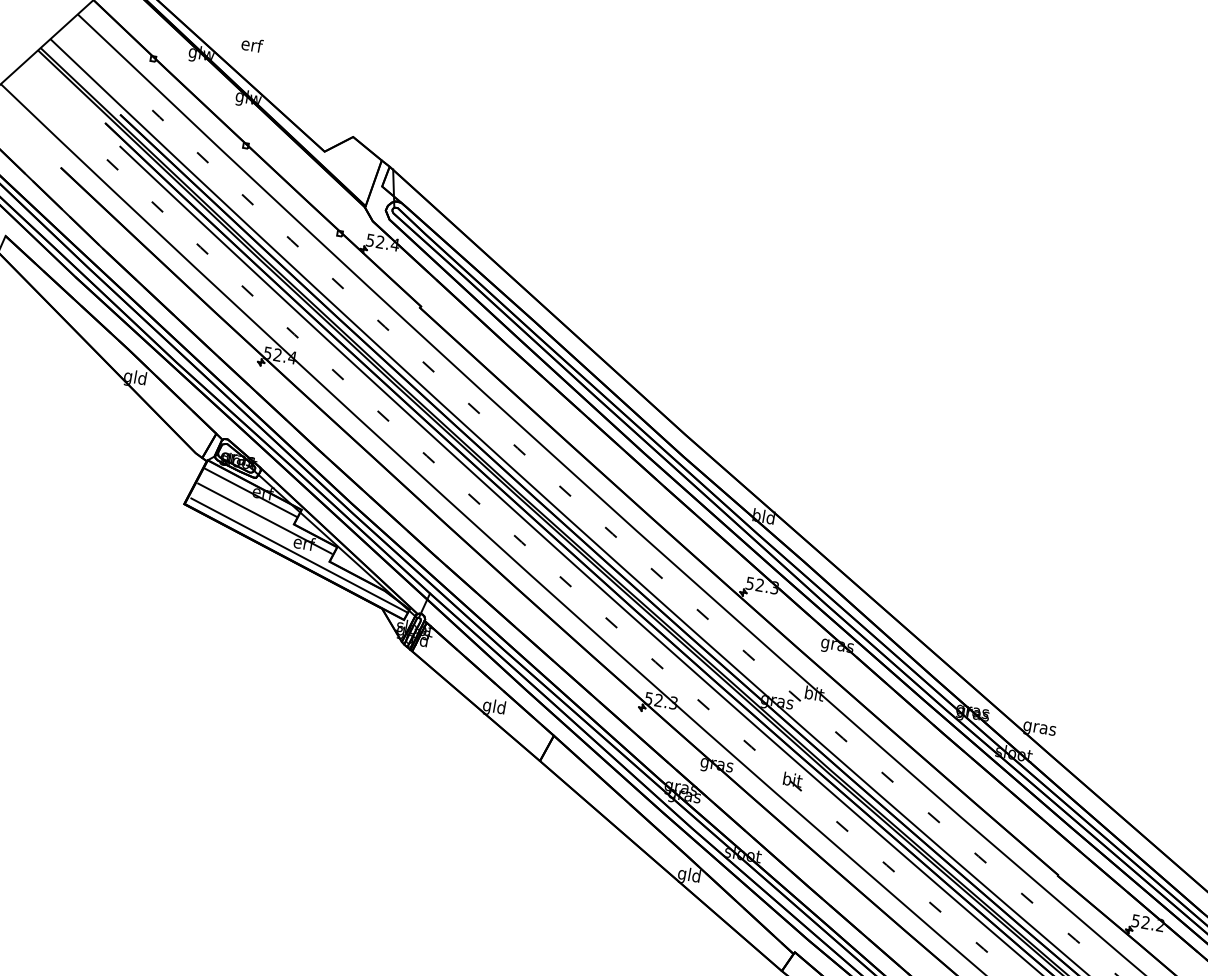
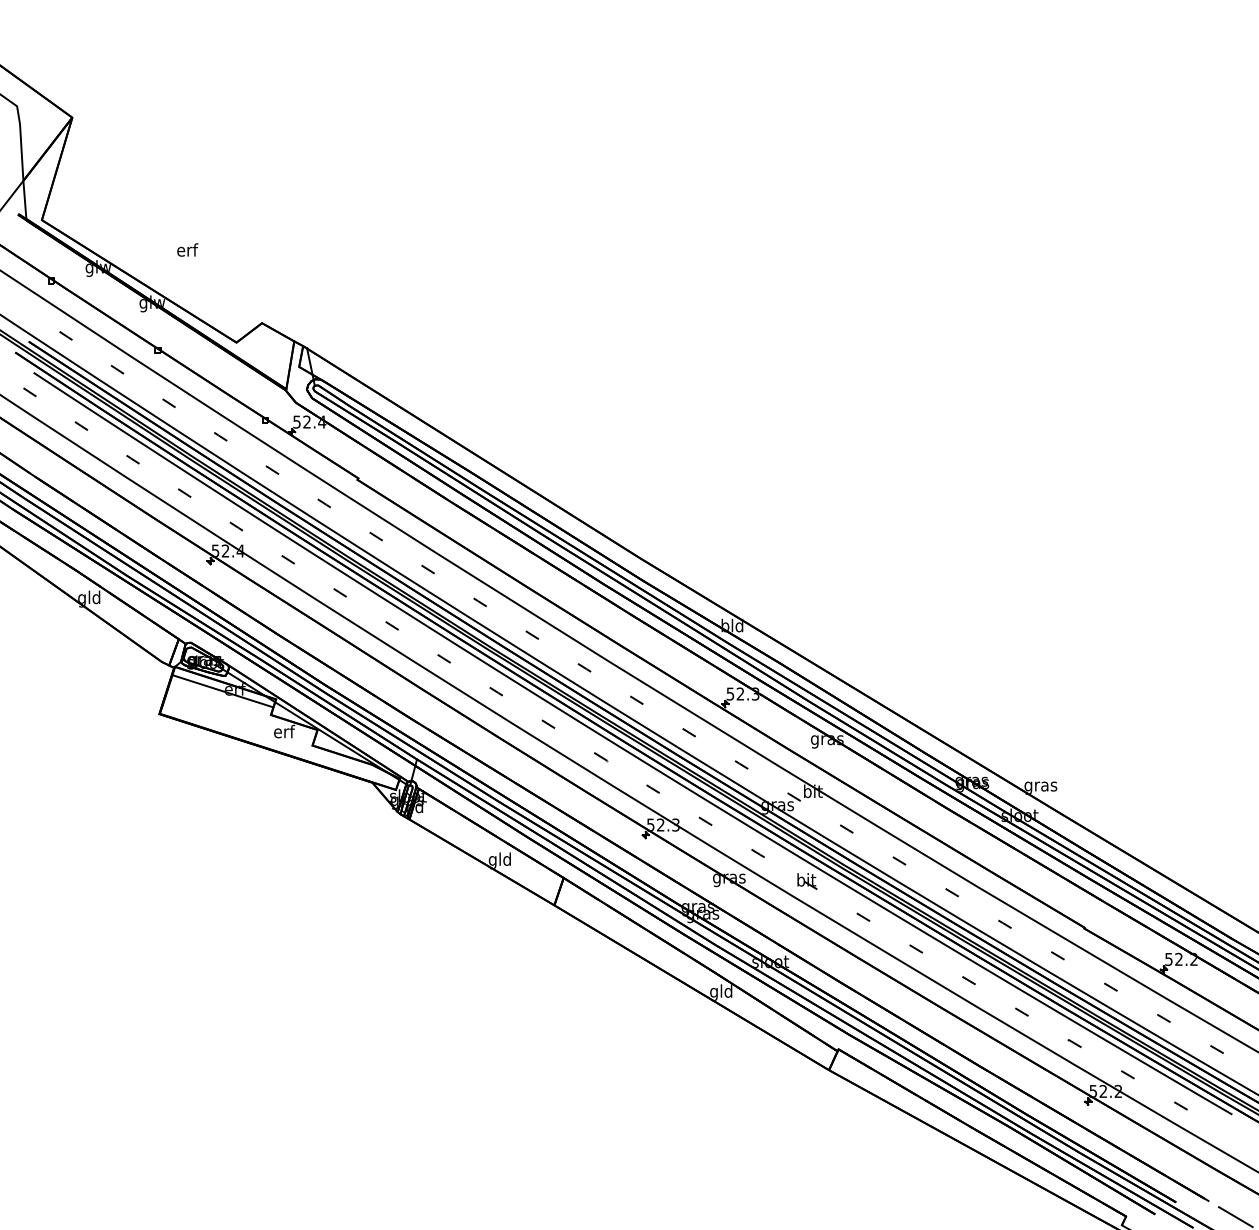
text: (252, 44) -> (187, 249), moved
line: (265, 518) -> (241, 714), removed
line: (299, 555) -> (281, 744), removed

